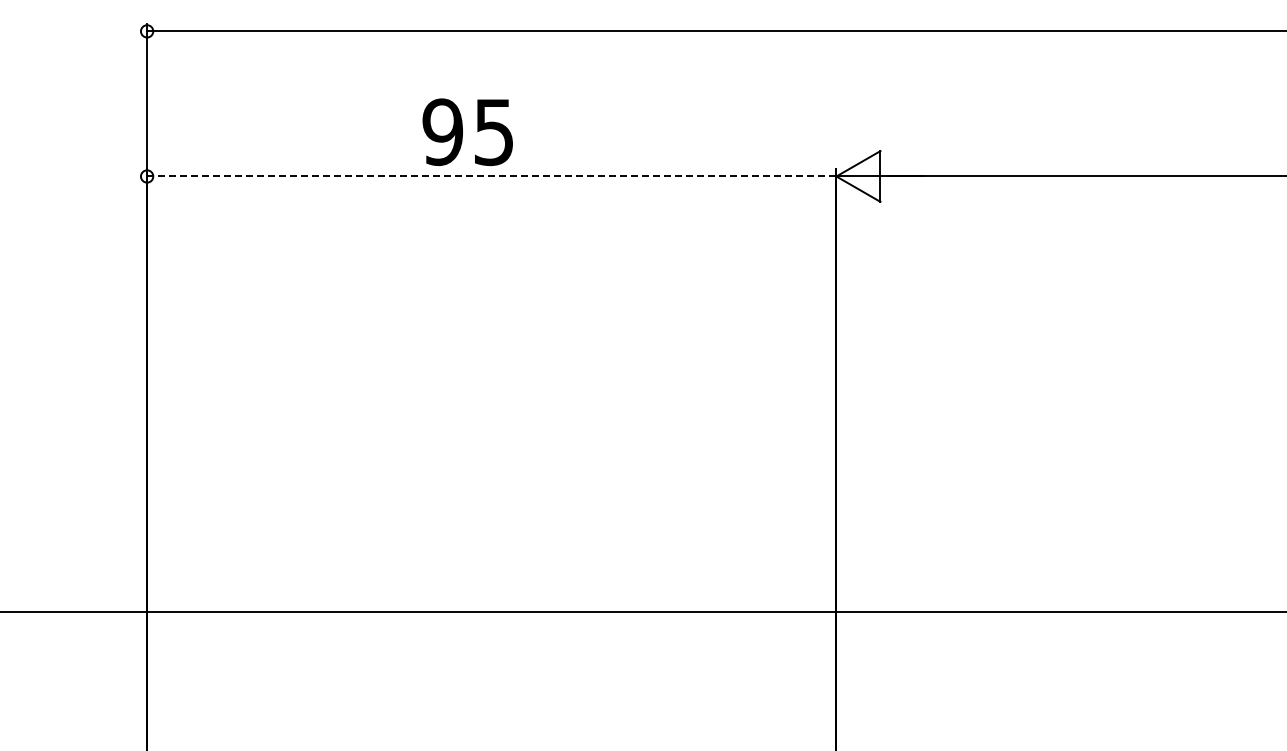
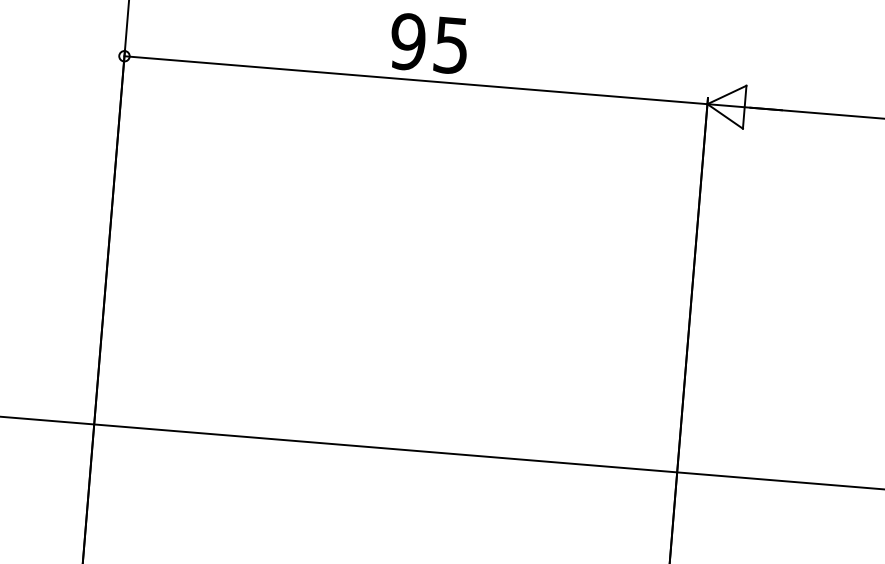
text: (467, 132) -> (428, 43), moved
line: (491, 176) -> (415, 80), dashed -> solid

